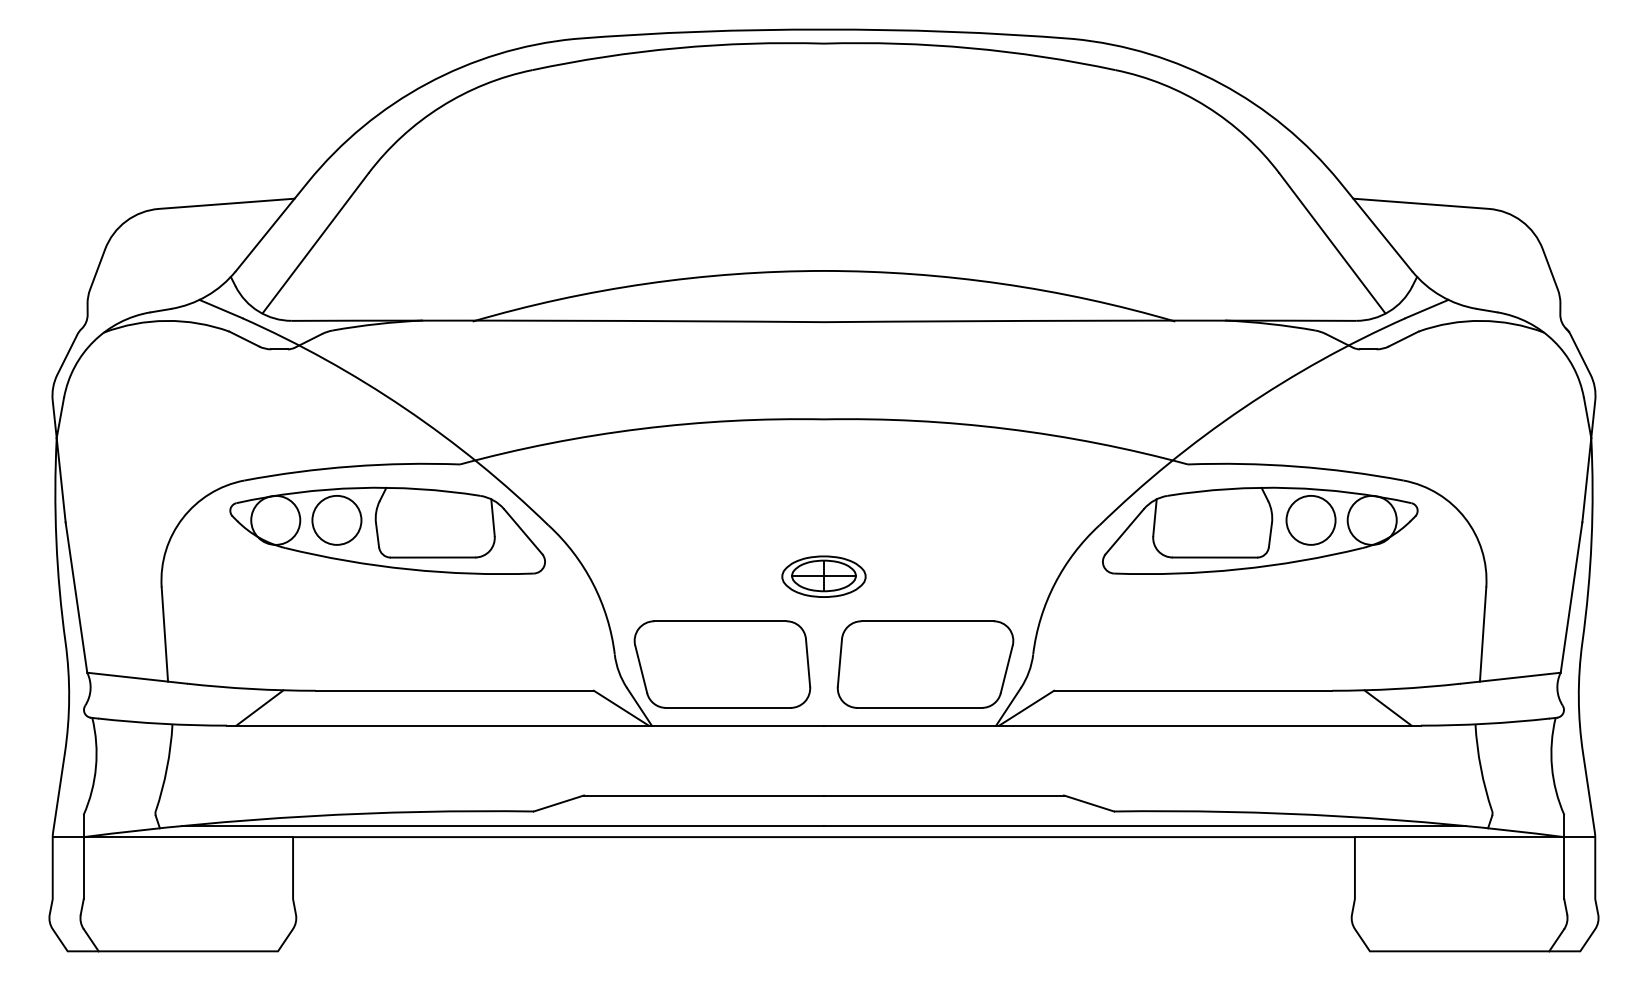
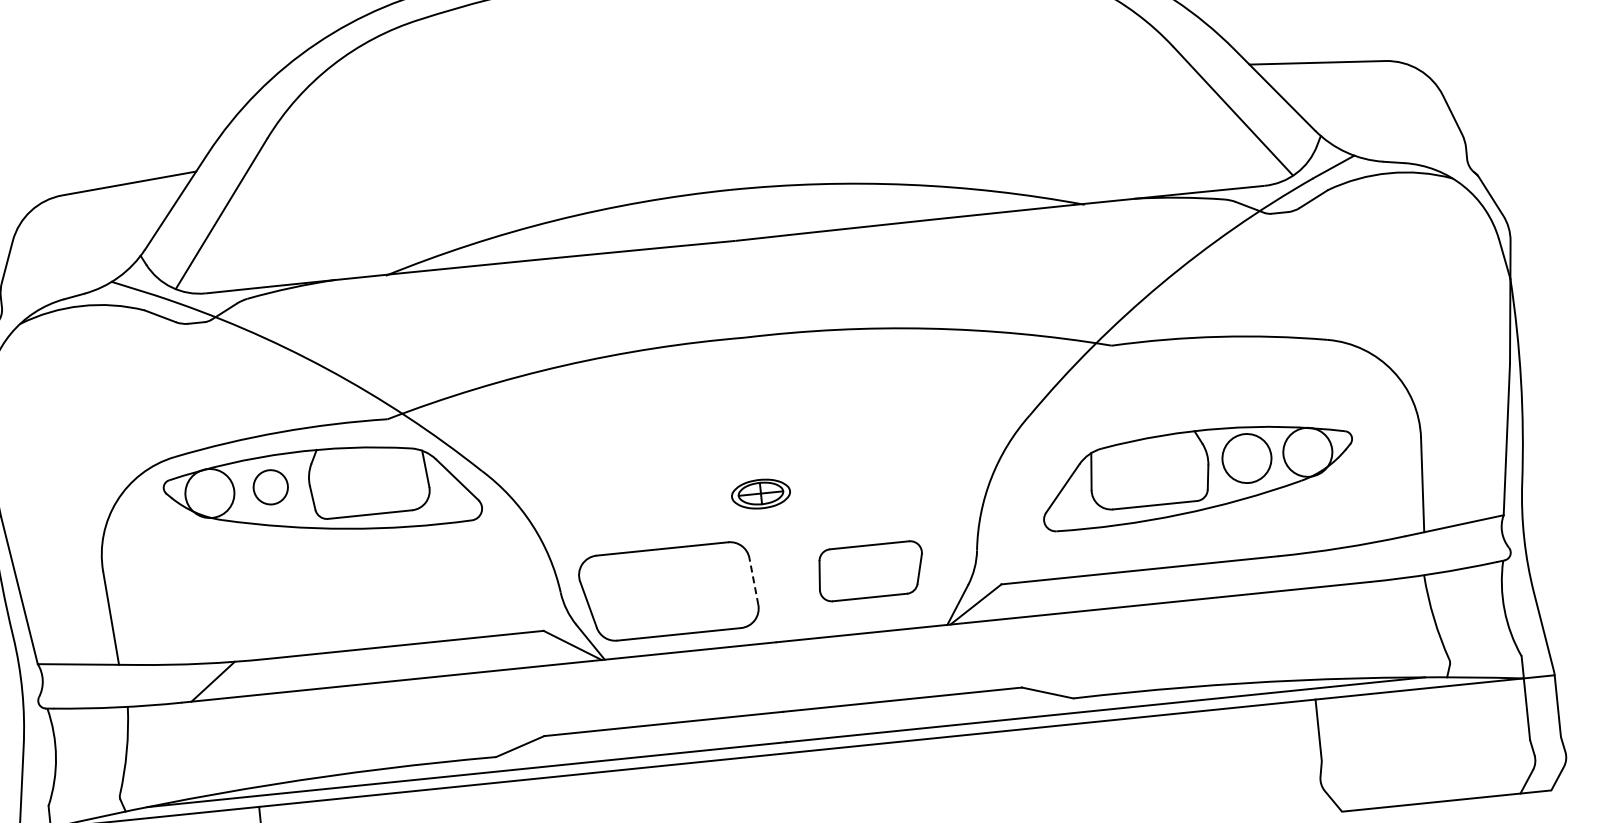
circle: (336, 519) -> (270, 486), size x0.7
part: (1260, 530) -> (1197, 473), moved
part: (823, 576) -> (760, 493), size x0.7
line: (808, 662) -> (754, 581), solid -> dashed
part: (925, 664) -> (870, 571), size x0.6
line: (1387, 707) -> (1334, 567), removed

